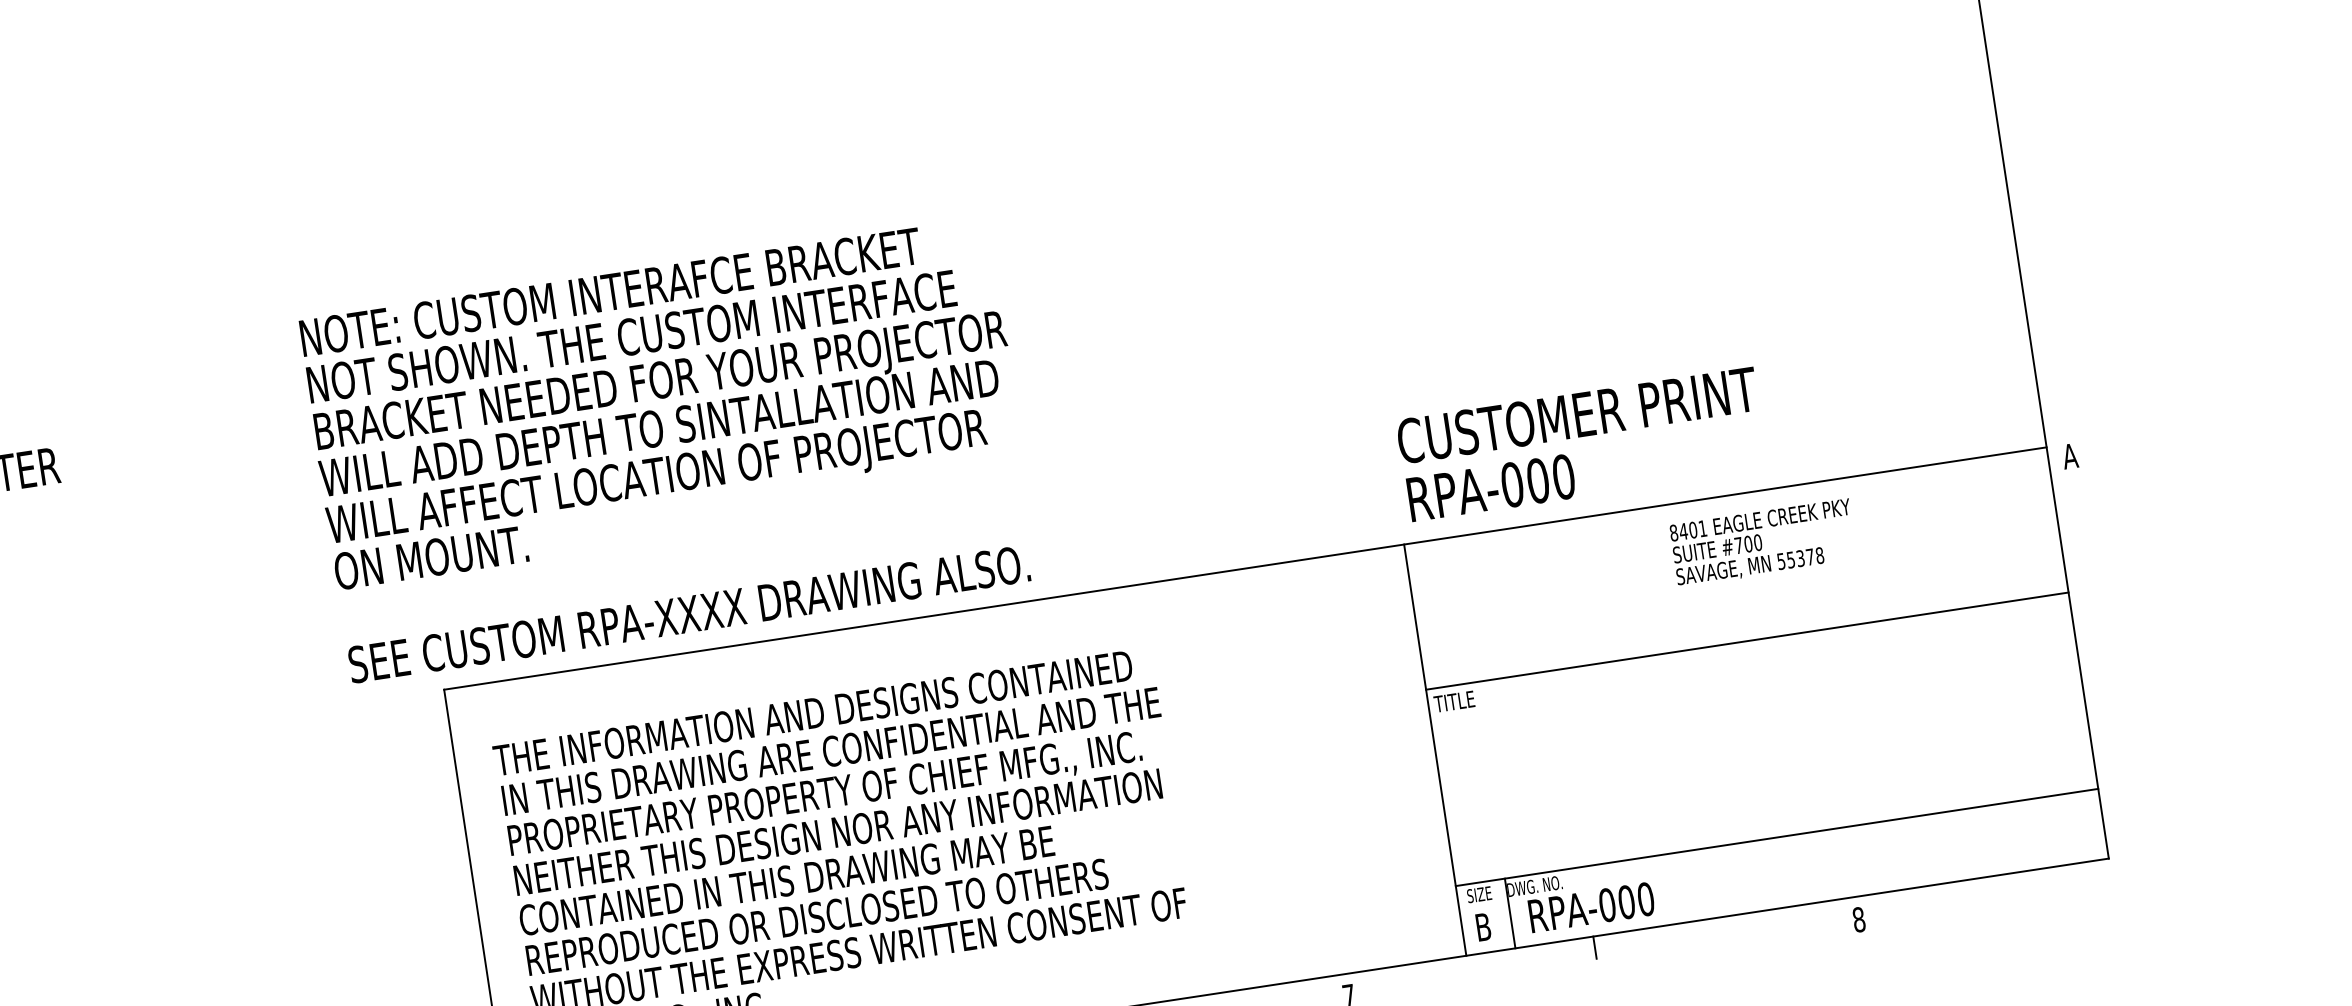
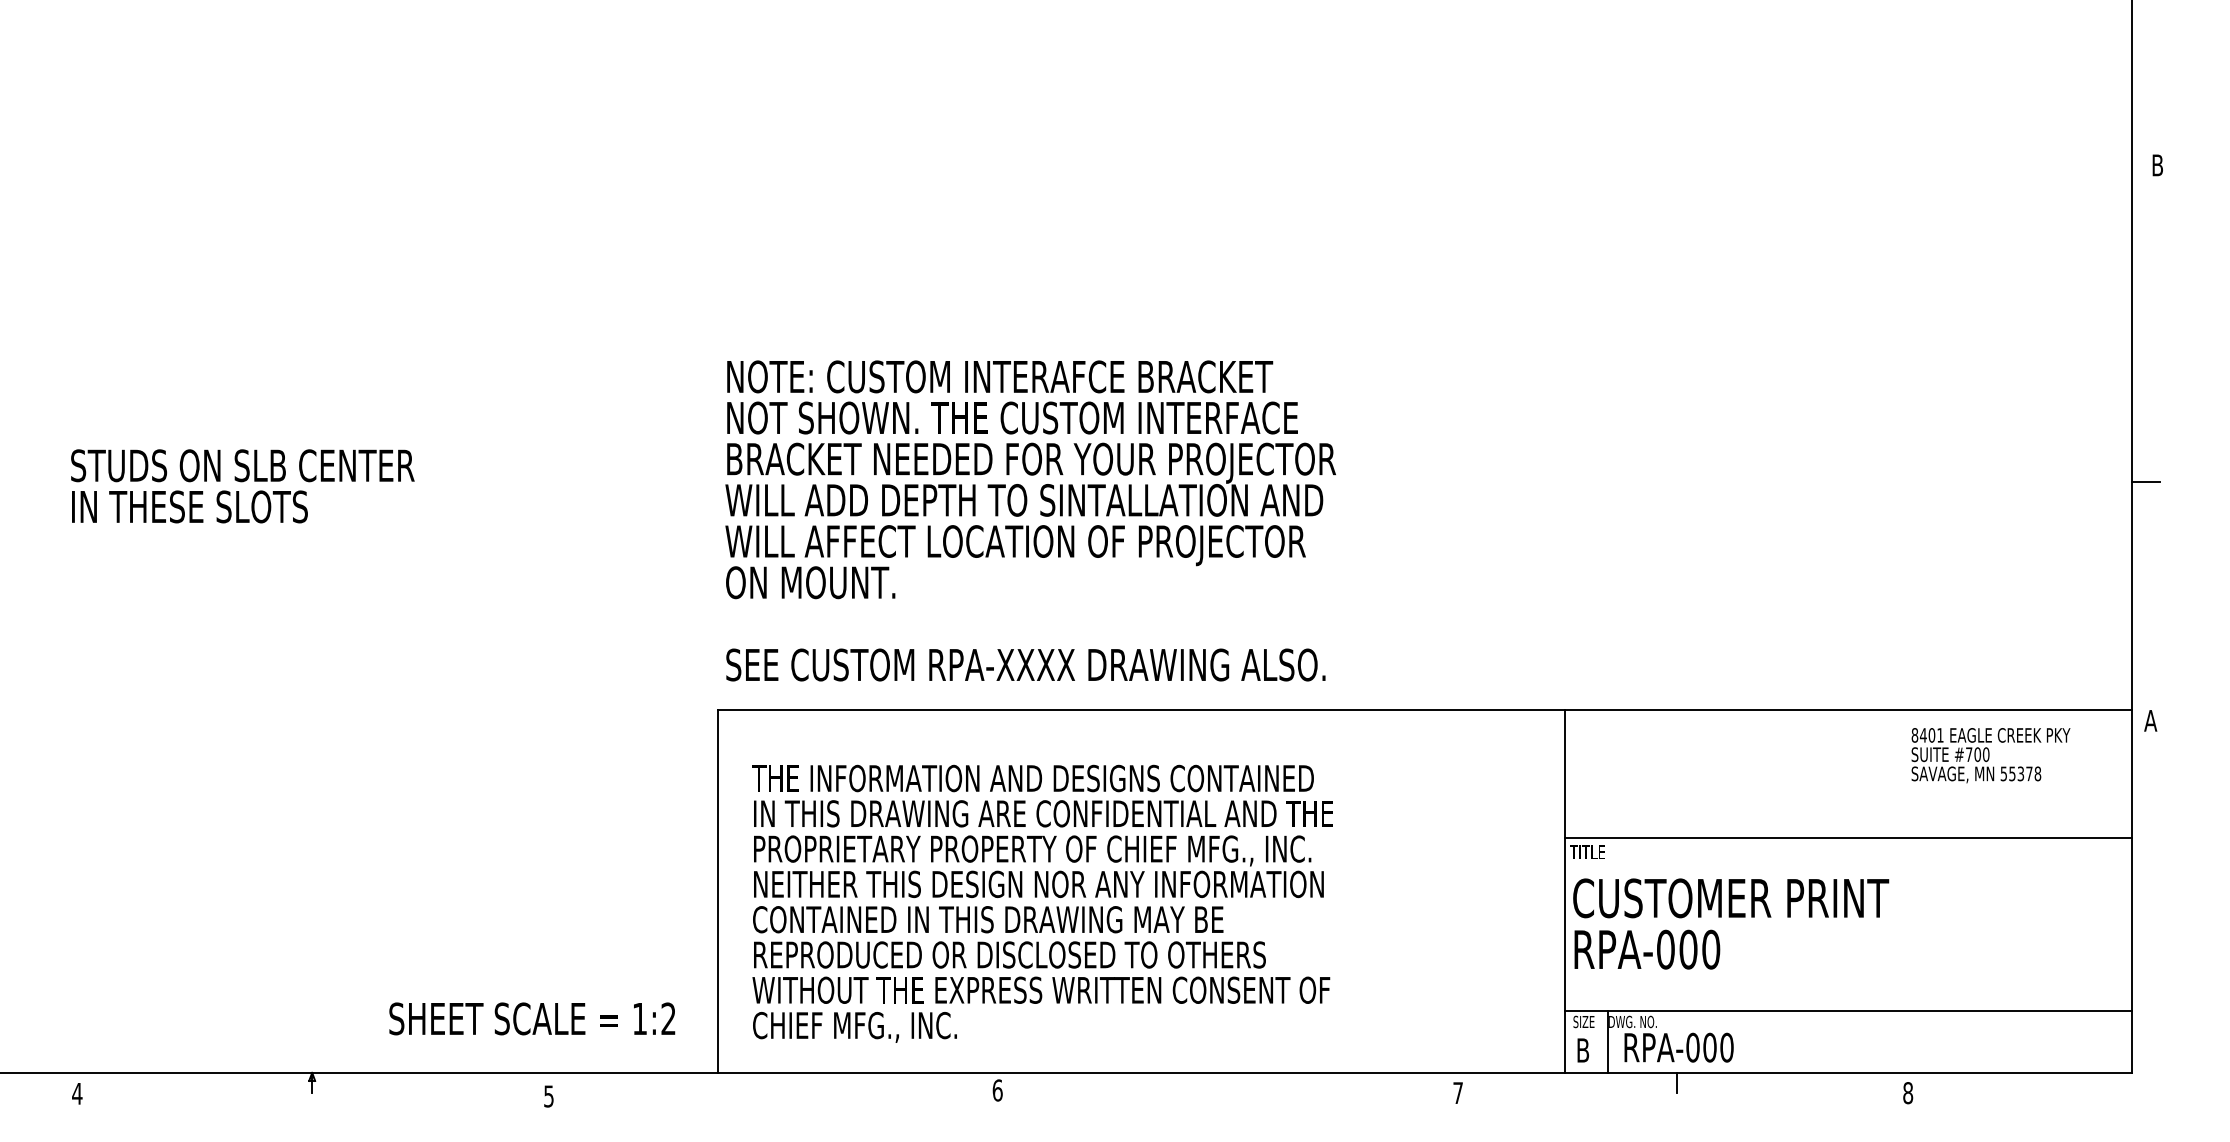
line: (2023, 185) -> (2145, 481), added
text: (1582, 443) -> (1731, 923), moved
text: (669, 449) -> (1030, 520), moved
text: (1763, 542) -> (1990, 755), moved

